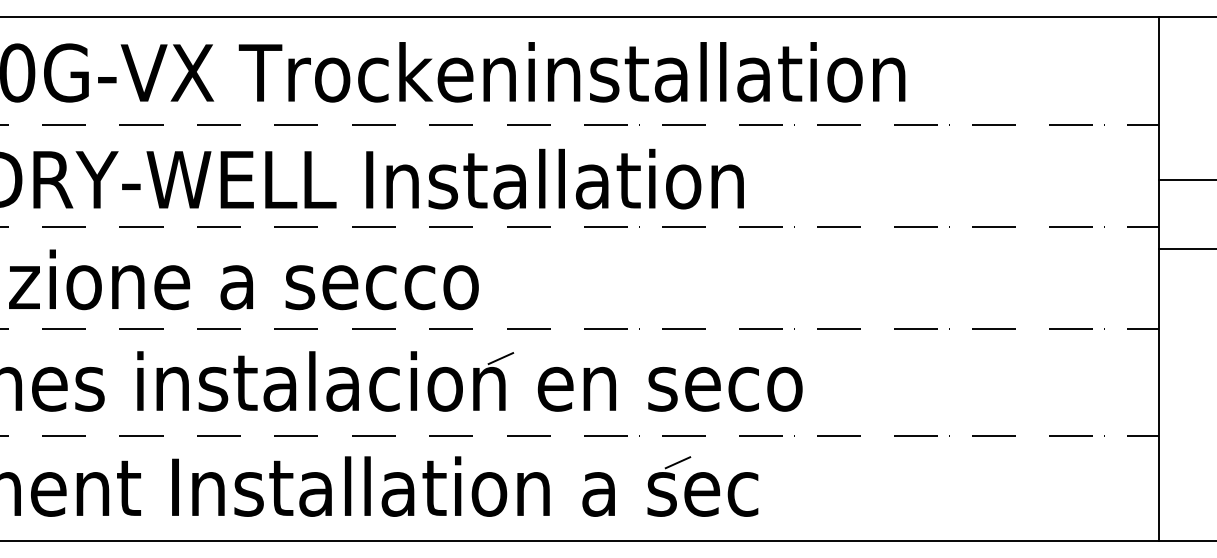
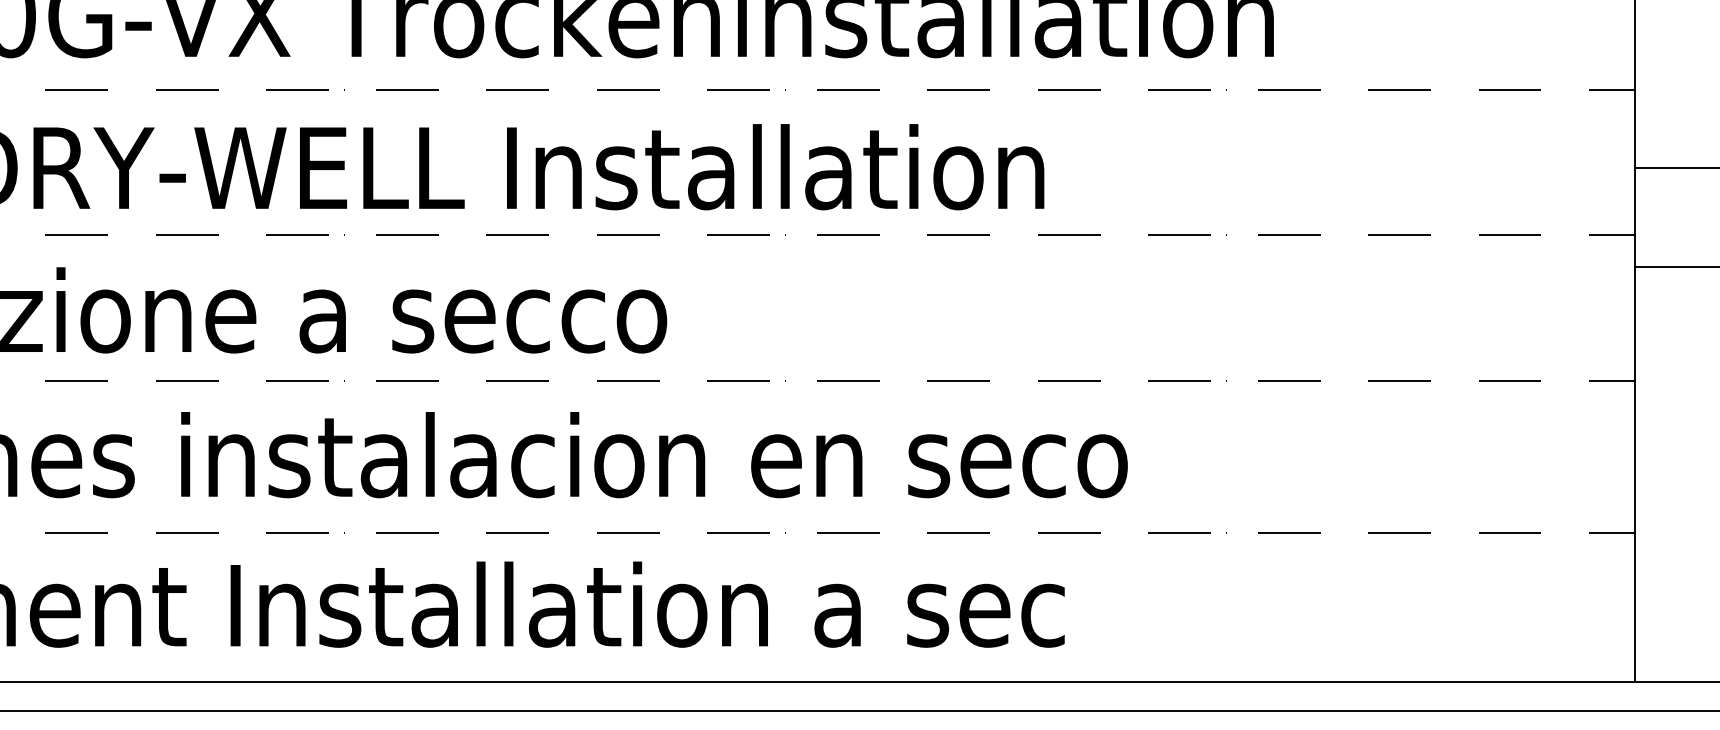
line: (500, 358) -> (697, 422), removed
line: (677, 462) -> (949, 570), removed

